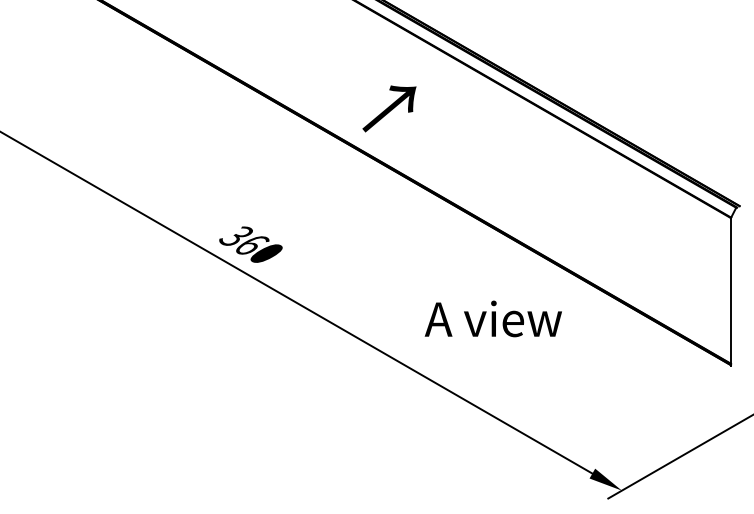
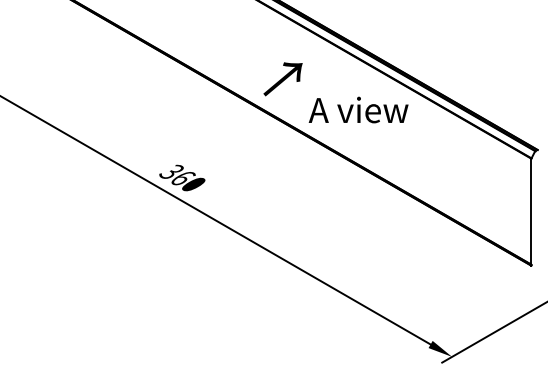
text: (493, 318) -> (358, 109), moved

